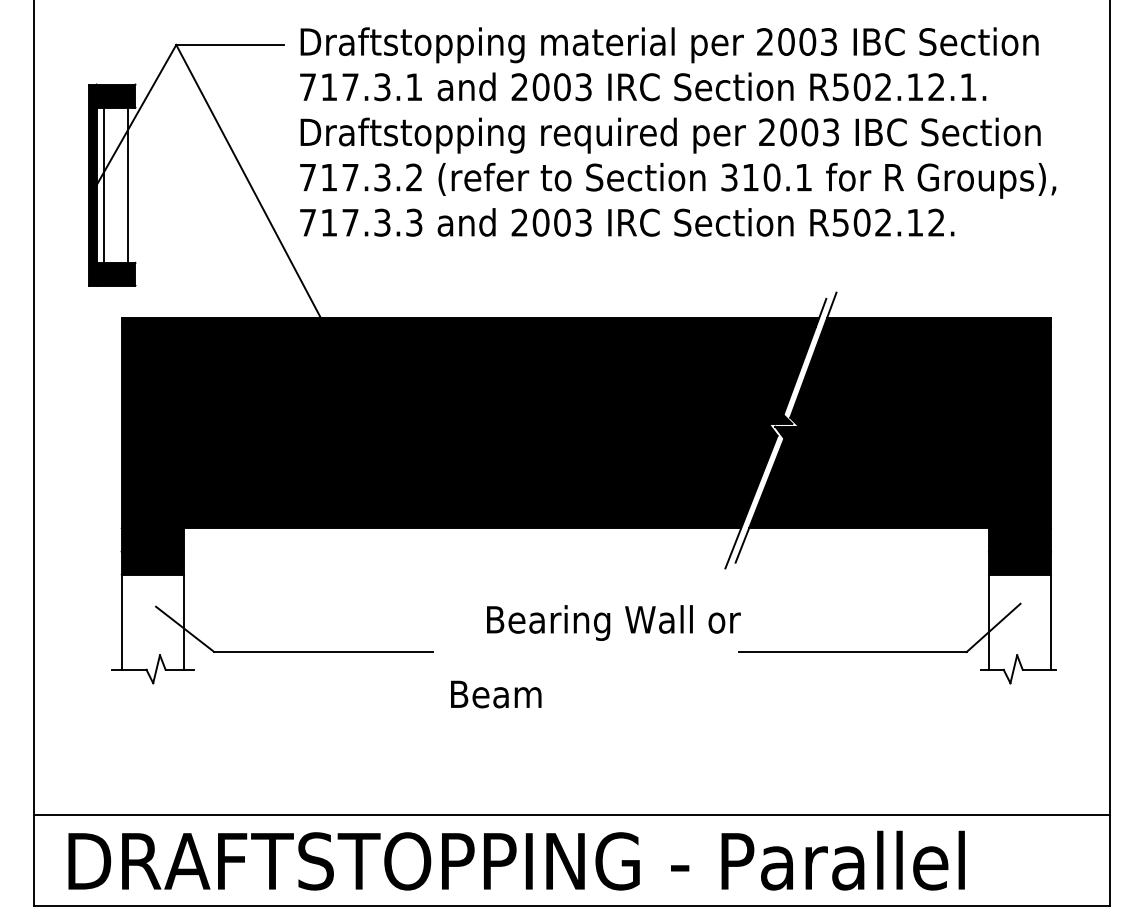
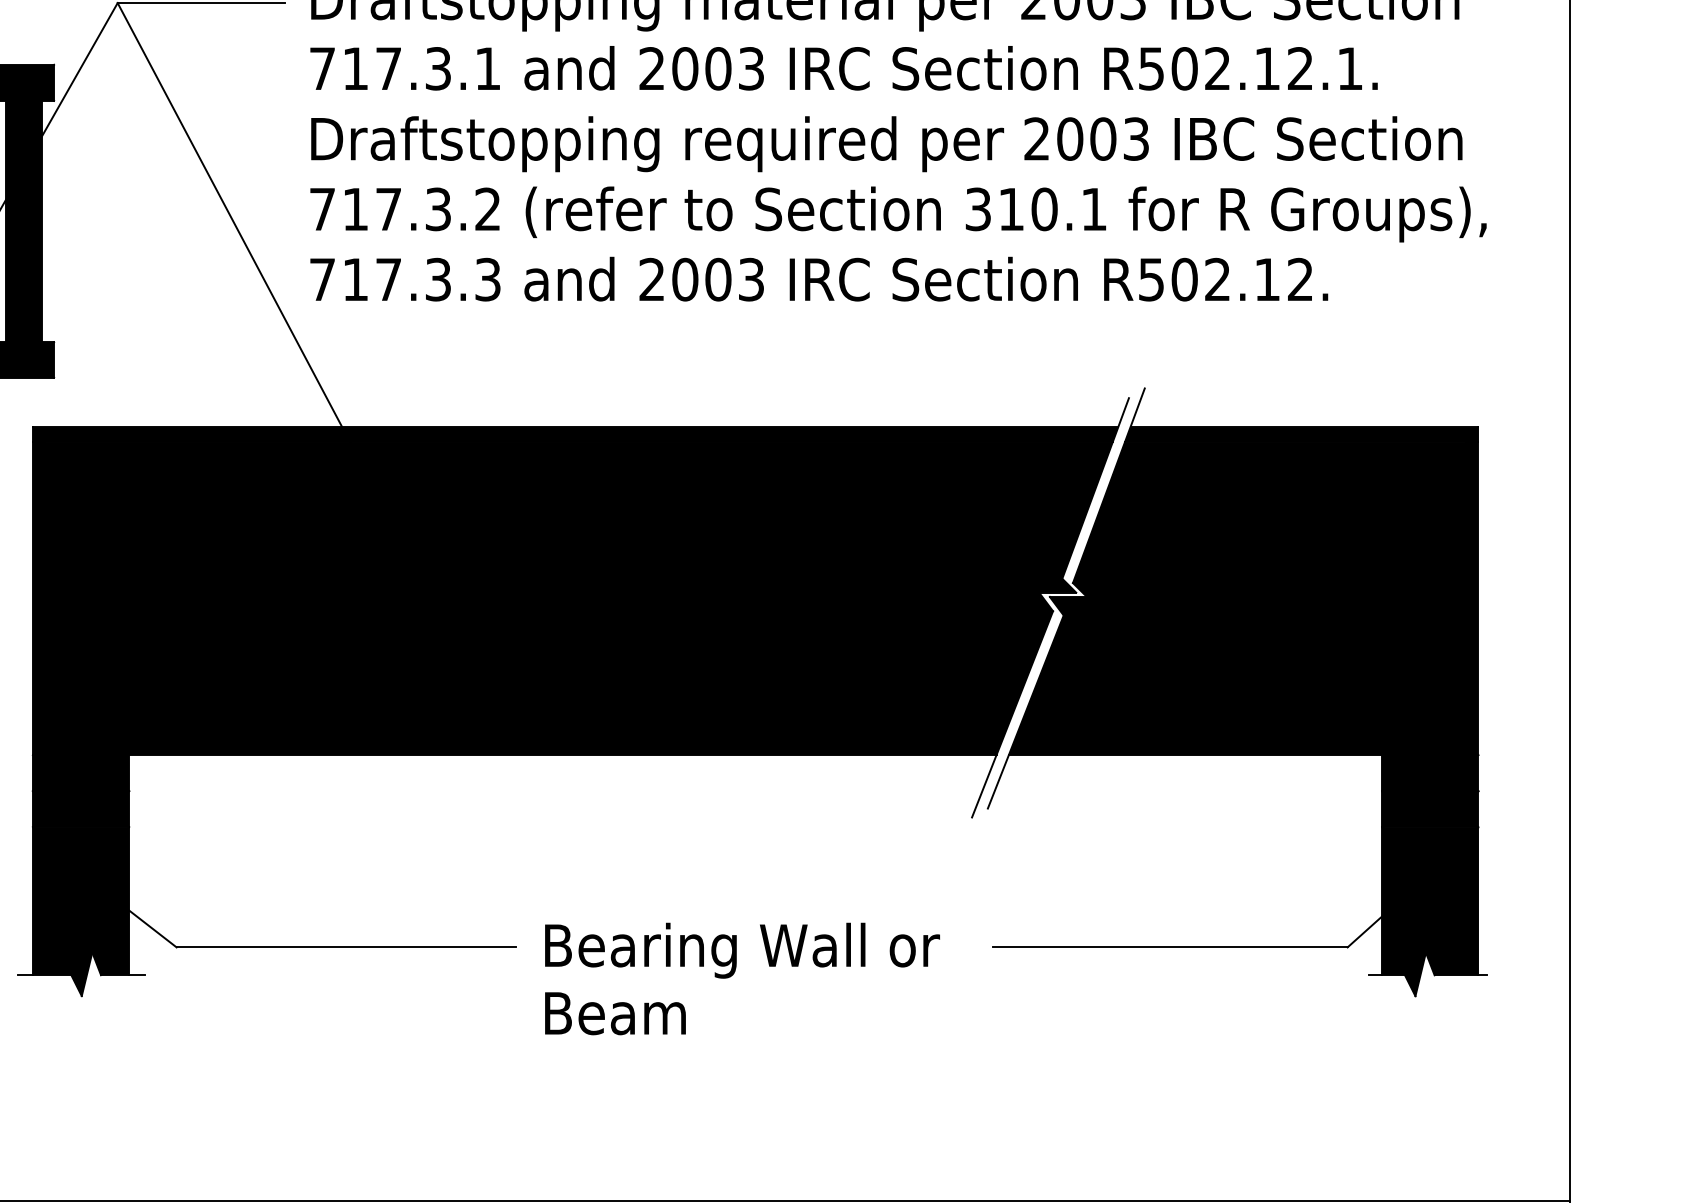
fill: (115, 184) -> (23, 220), added
text: (613, 622) -> (741, 949), moved
fill: (152, 628) -> (80, 910), added
fill: (1019, 628) -> (1429, 910), added

